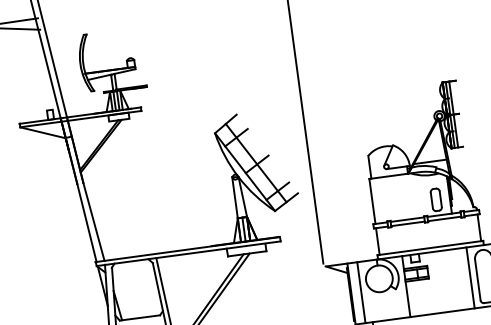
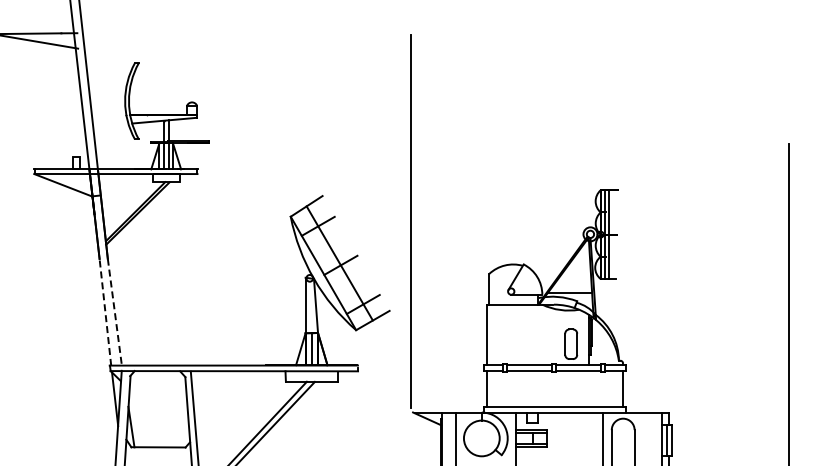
line: (93, 222) -> (114, 312), solid -> dashed
line: (87, 223) -> (105, 312), solid -> dashed

